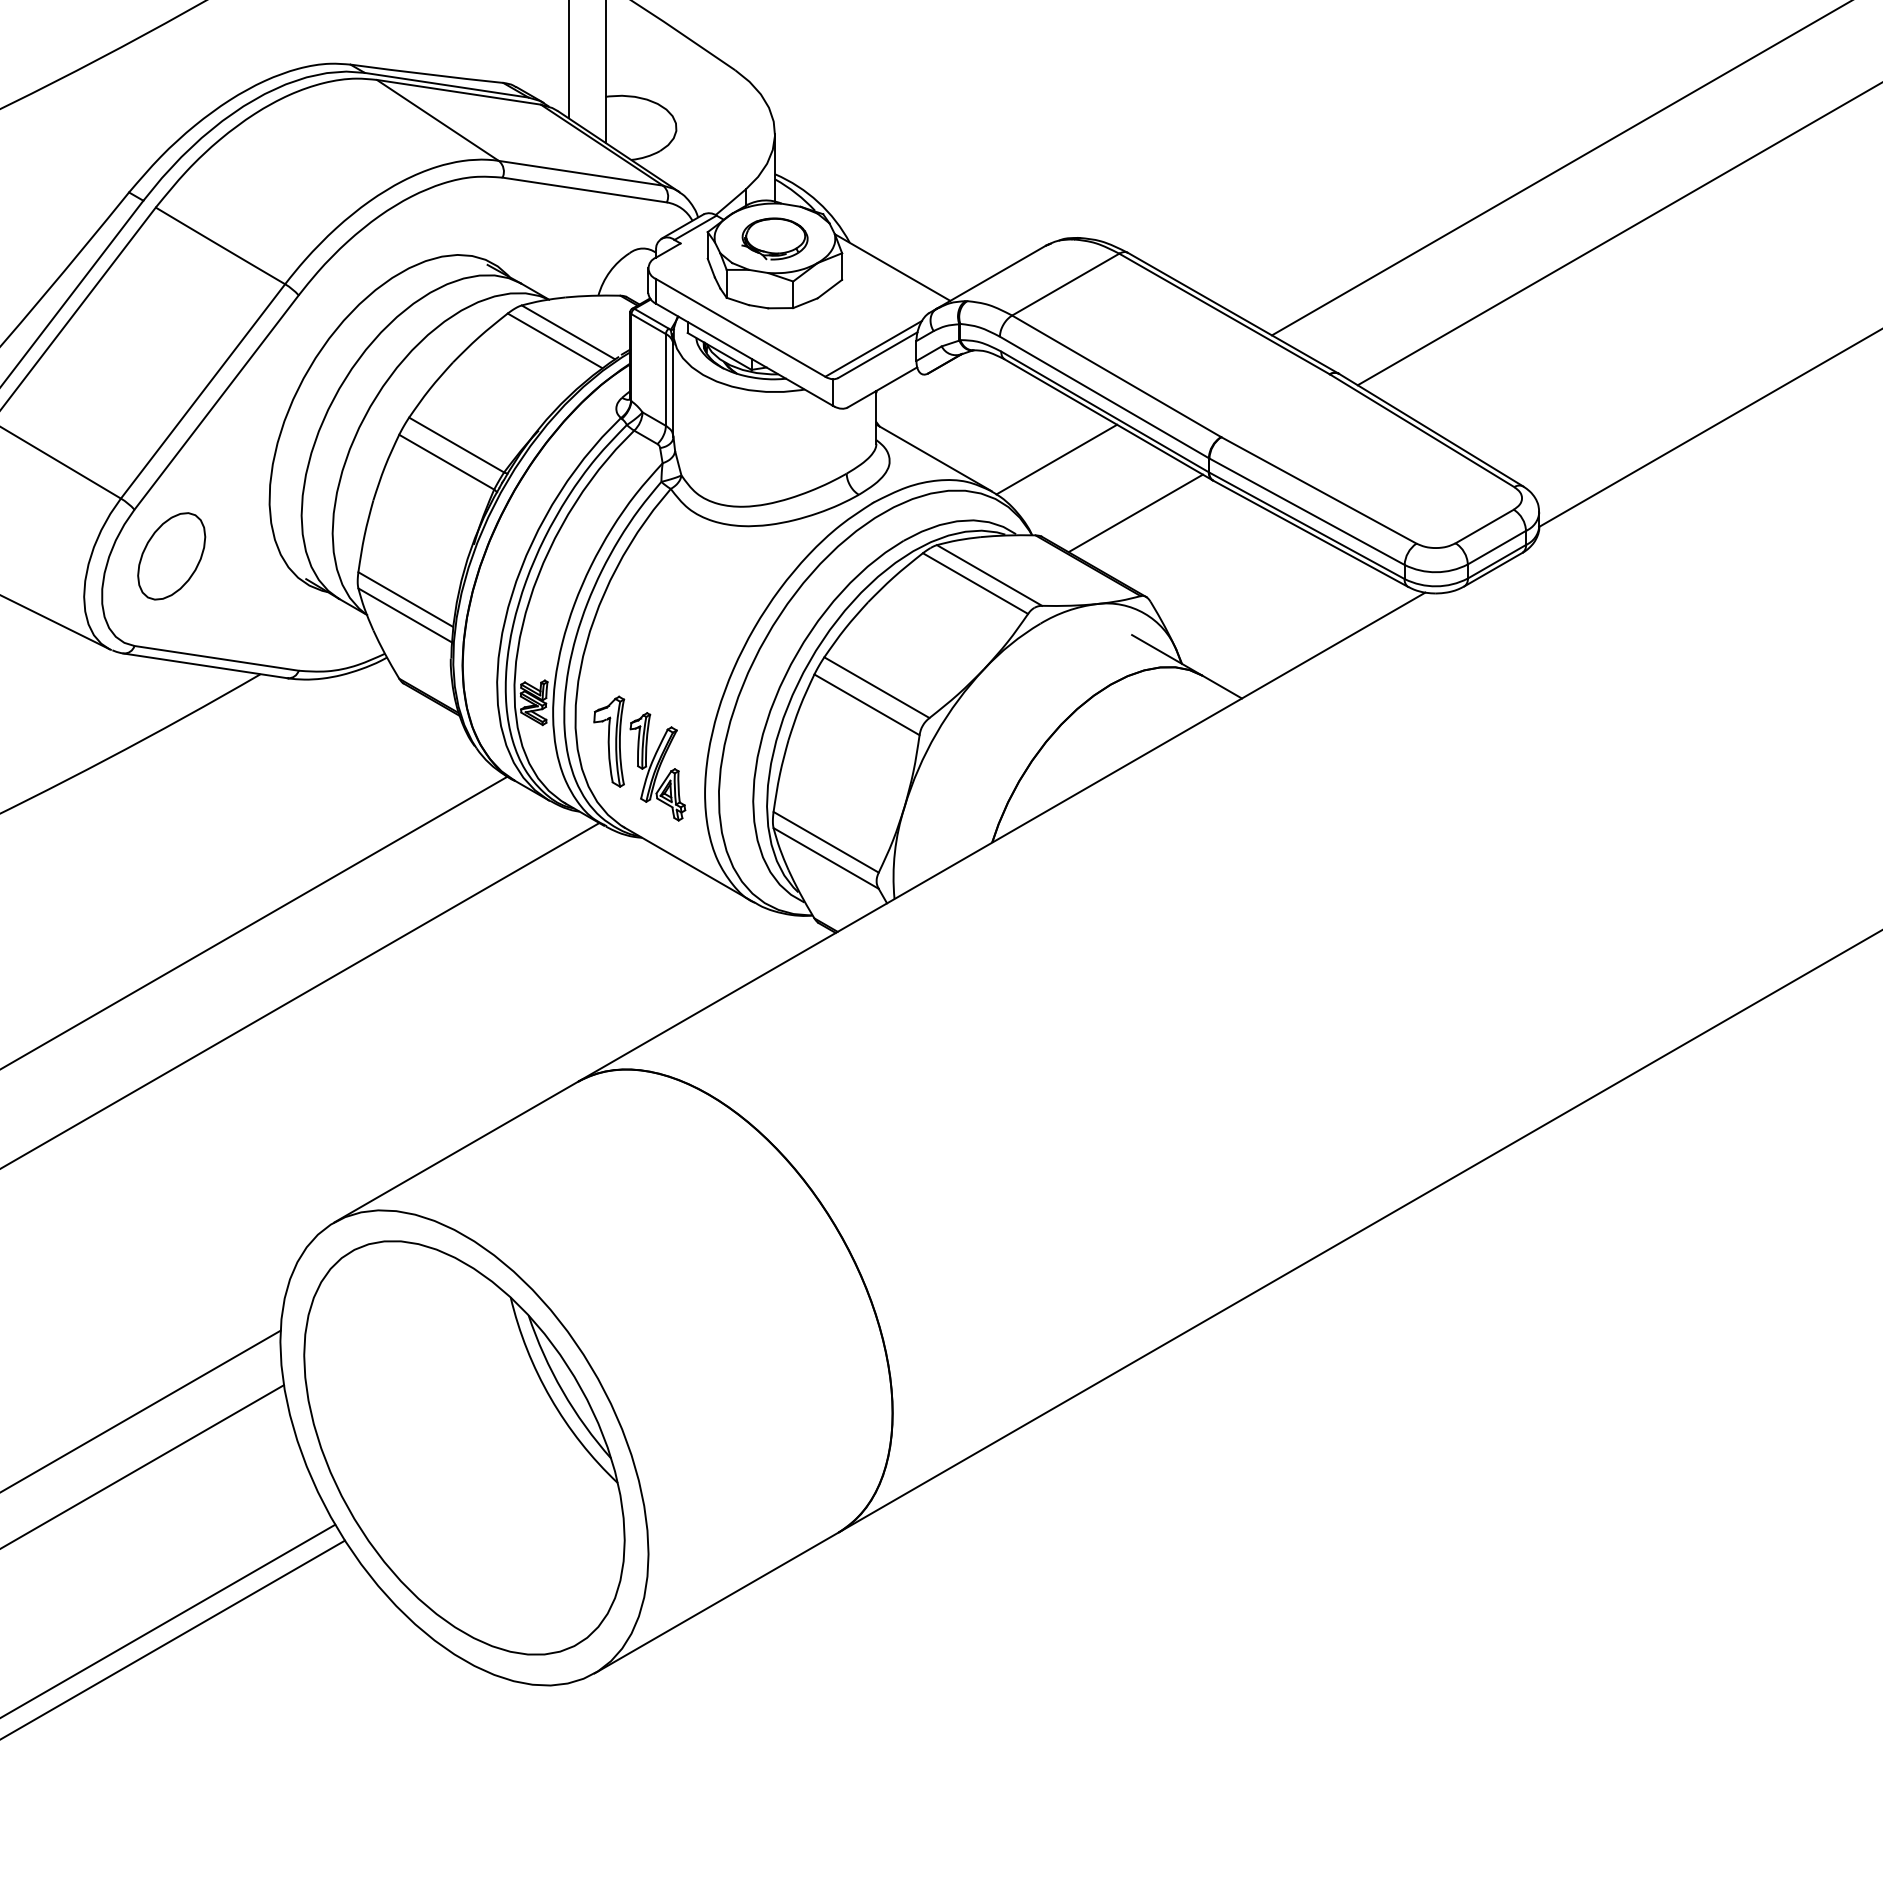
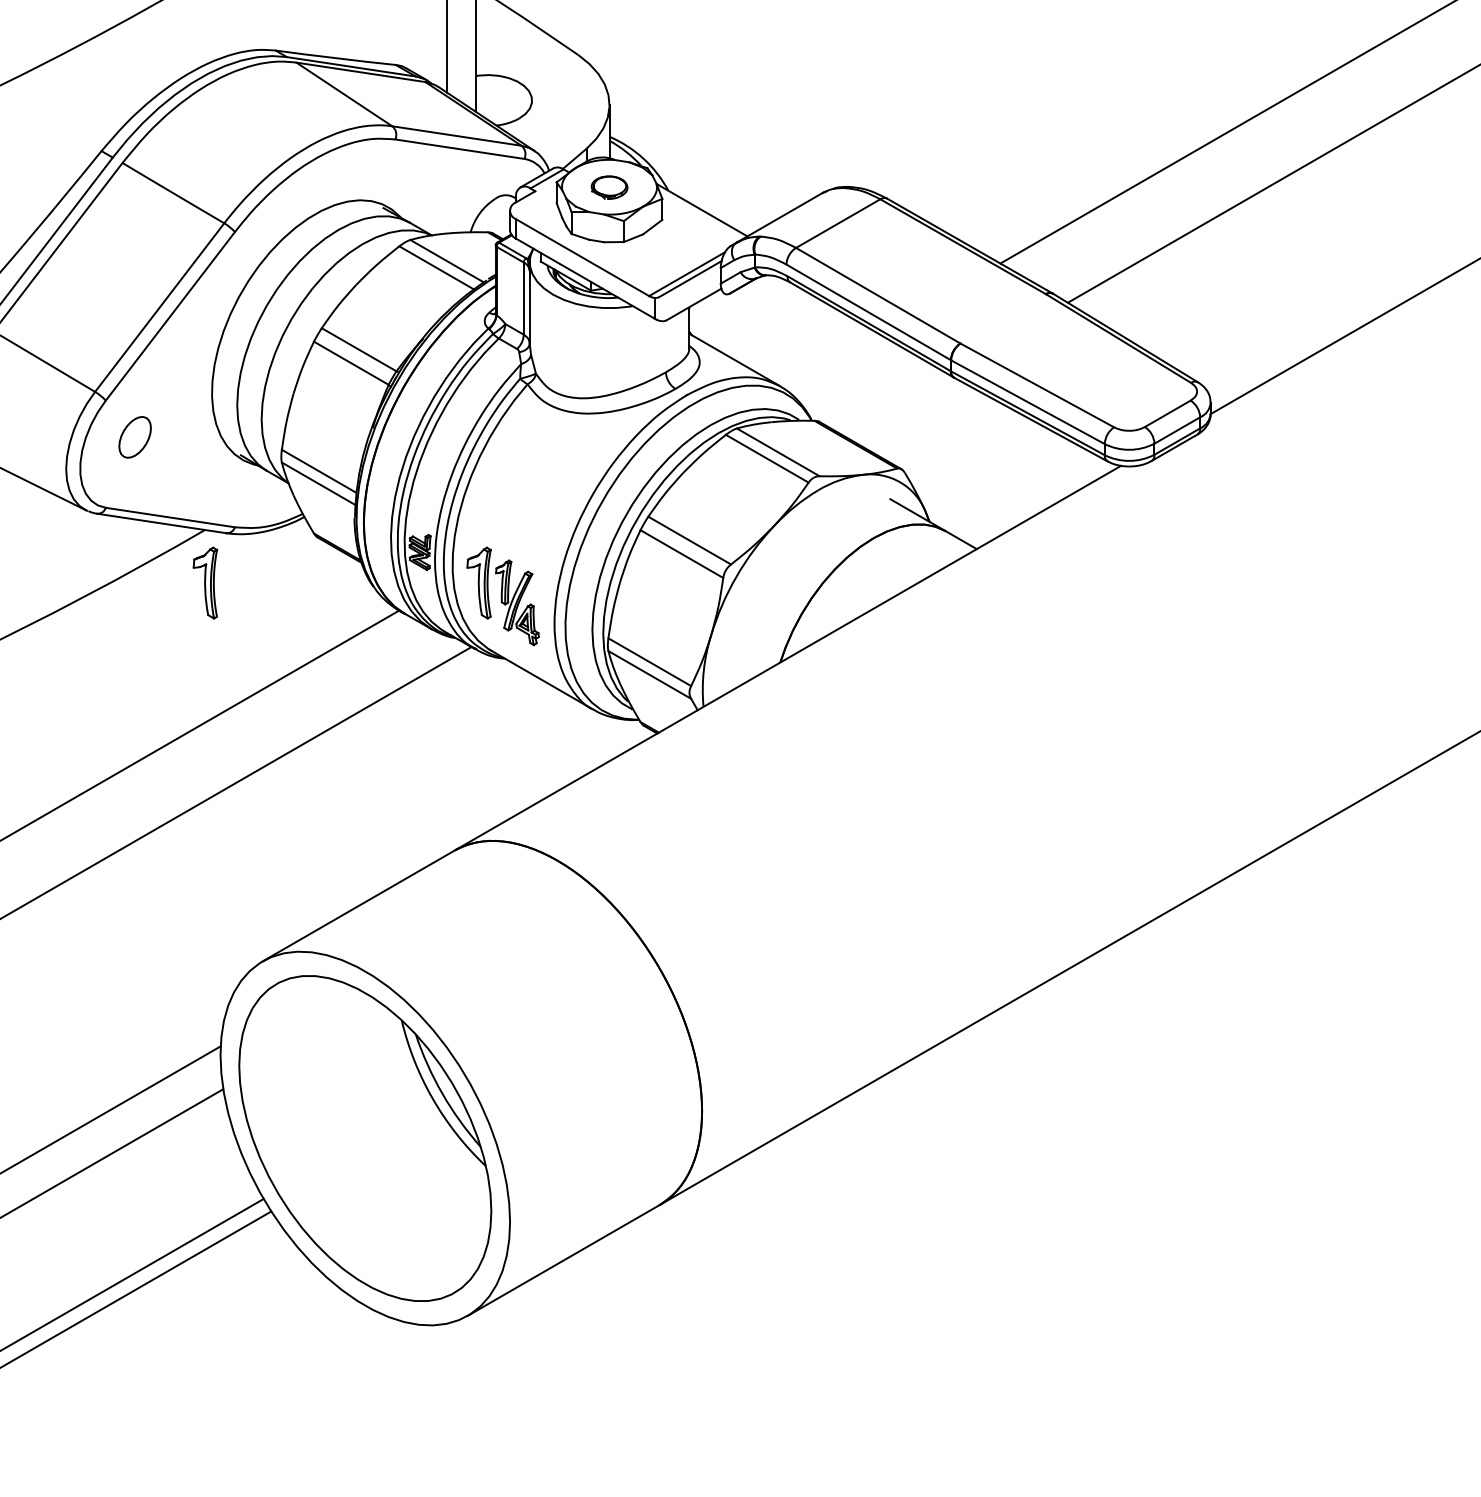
part: (774, 238) -> (609, 187), size x0.7
line: (1056, 459) -> (830, 361), removed
line: (1135, 513) -> (893, 403), removed
part: (171, 556) -> (134, 437), size x0.6
part: (261, 741) -> (205, 582), added

